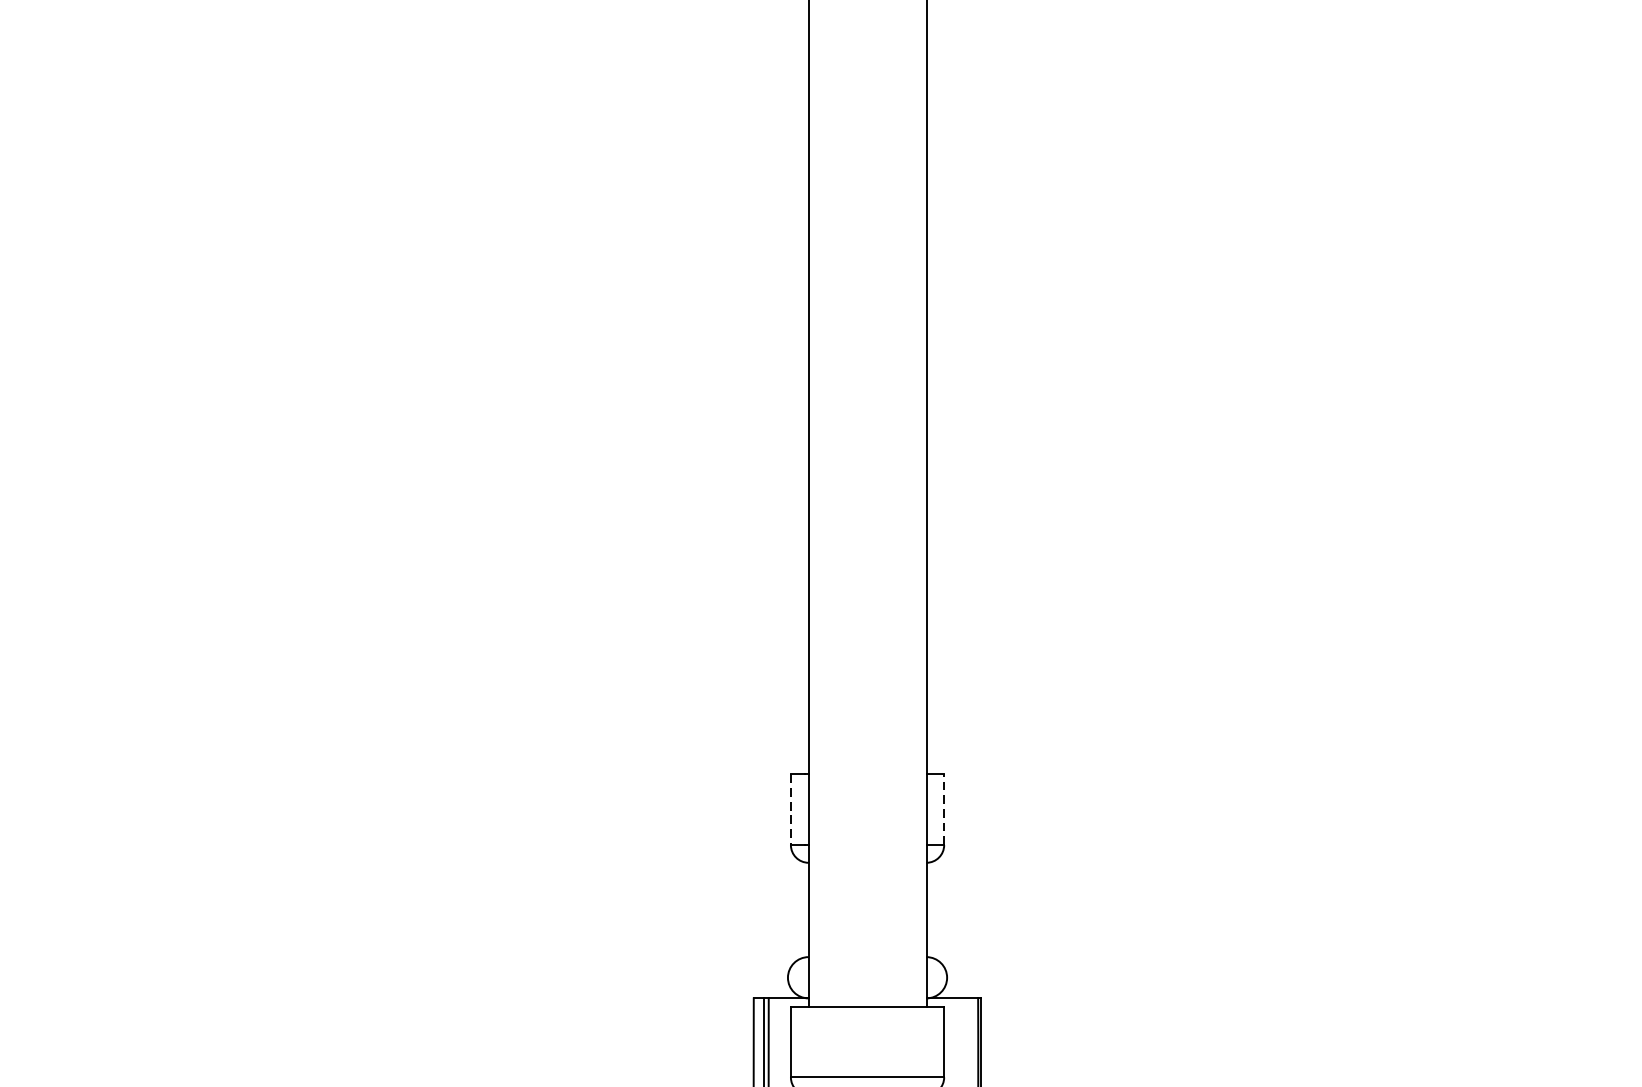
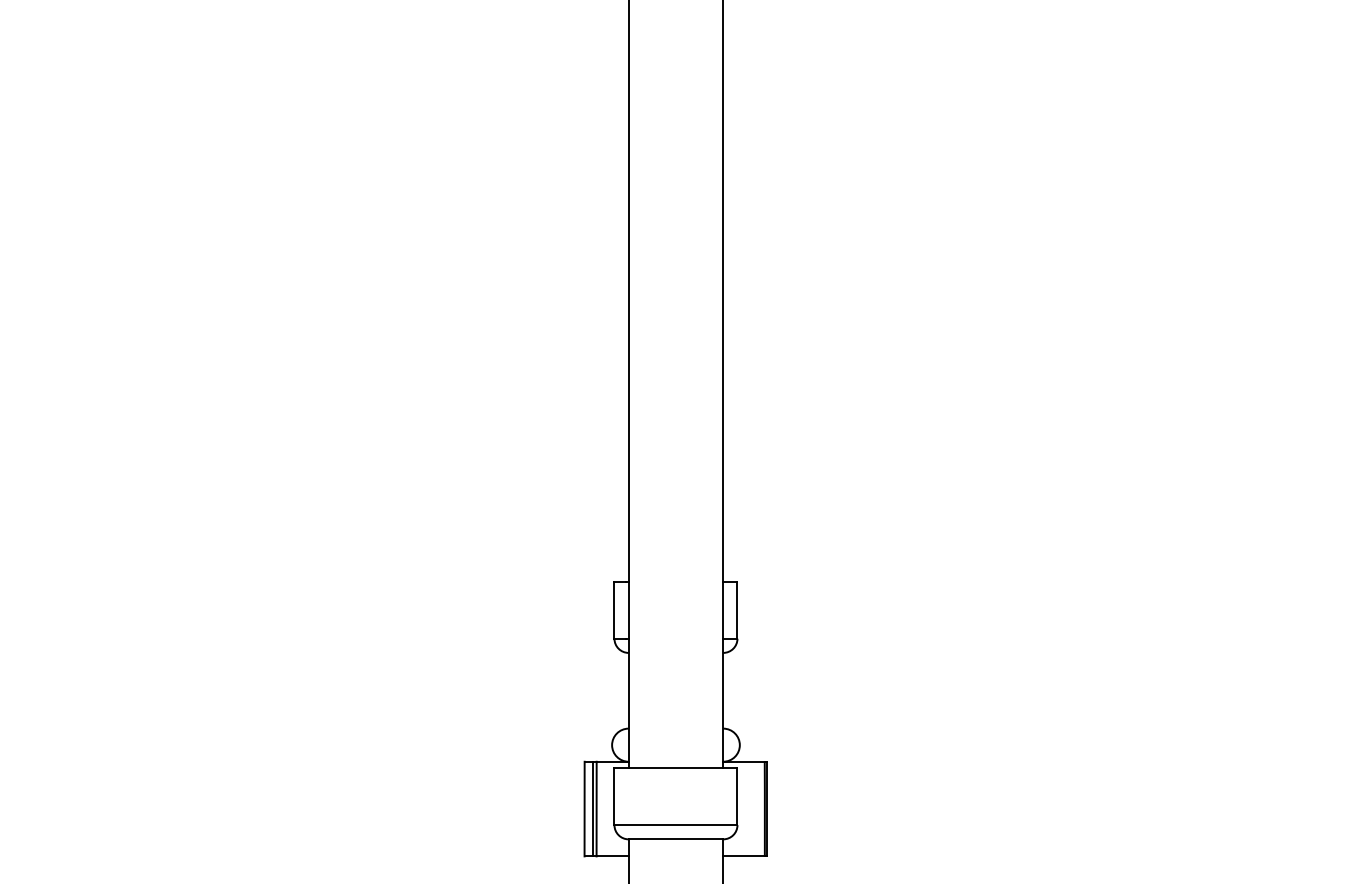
line: (944, 808) -> (737, 609), dashed -> solid
line: (790, 809) -> (614, 610), dashed -> solid

